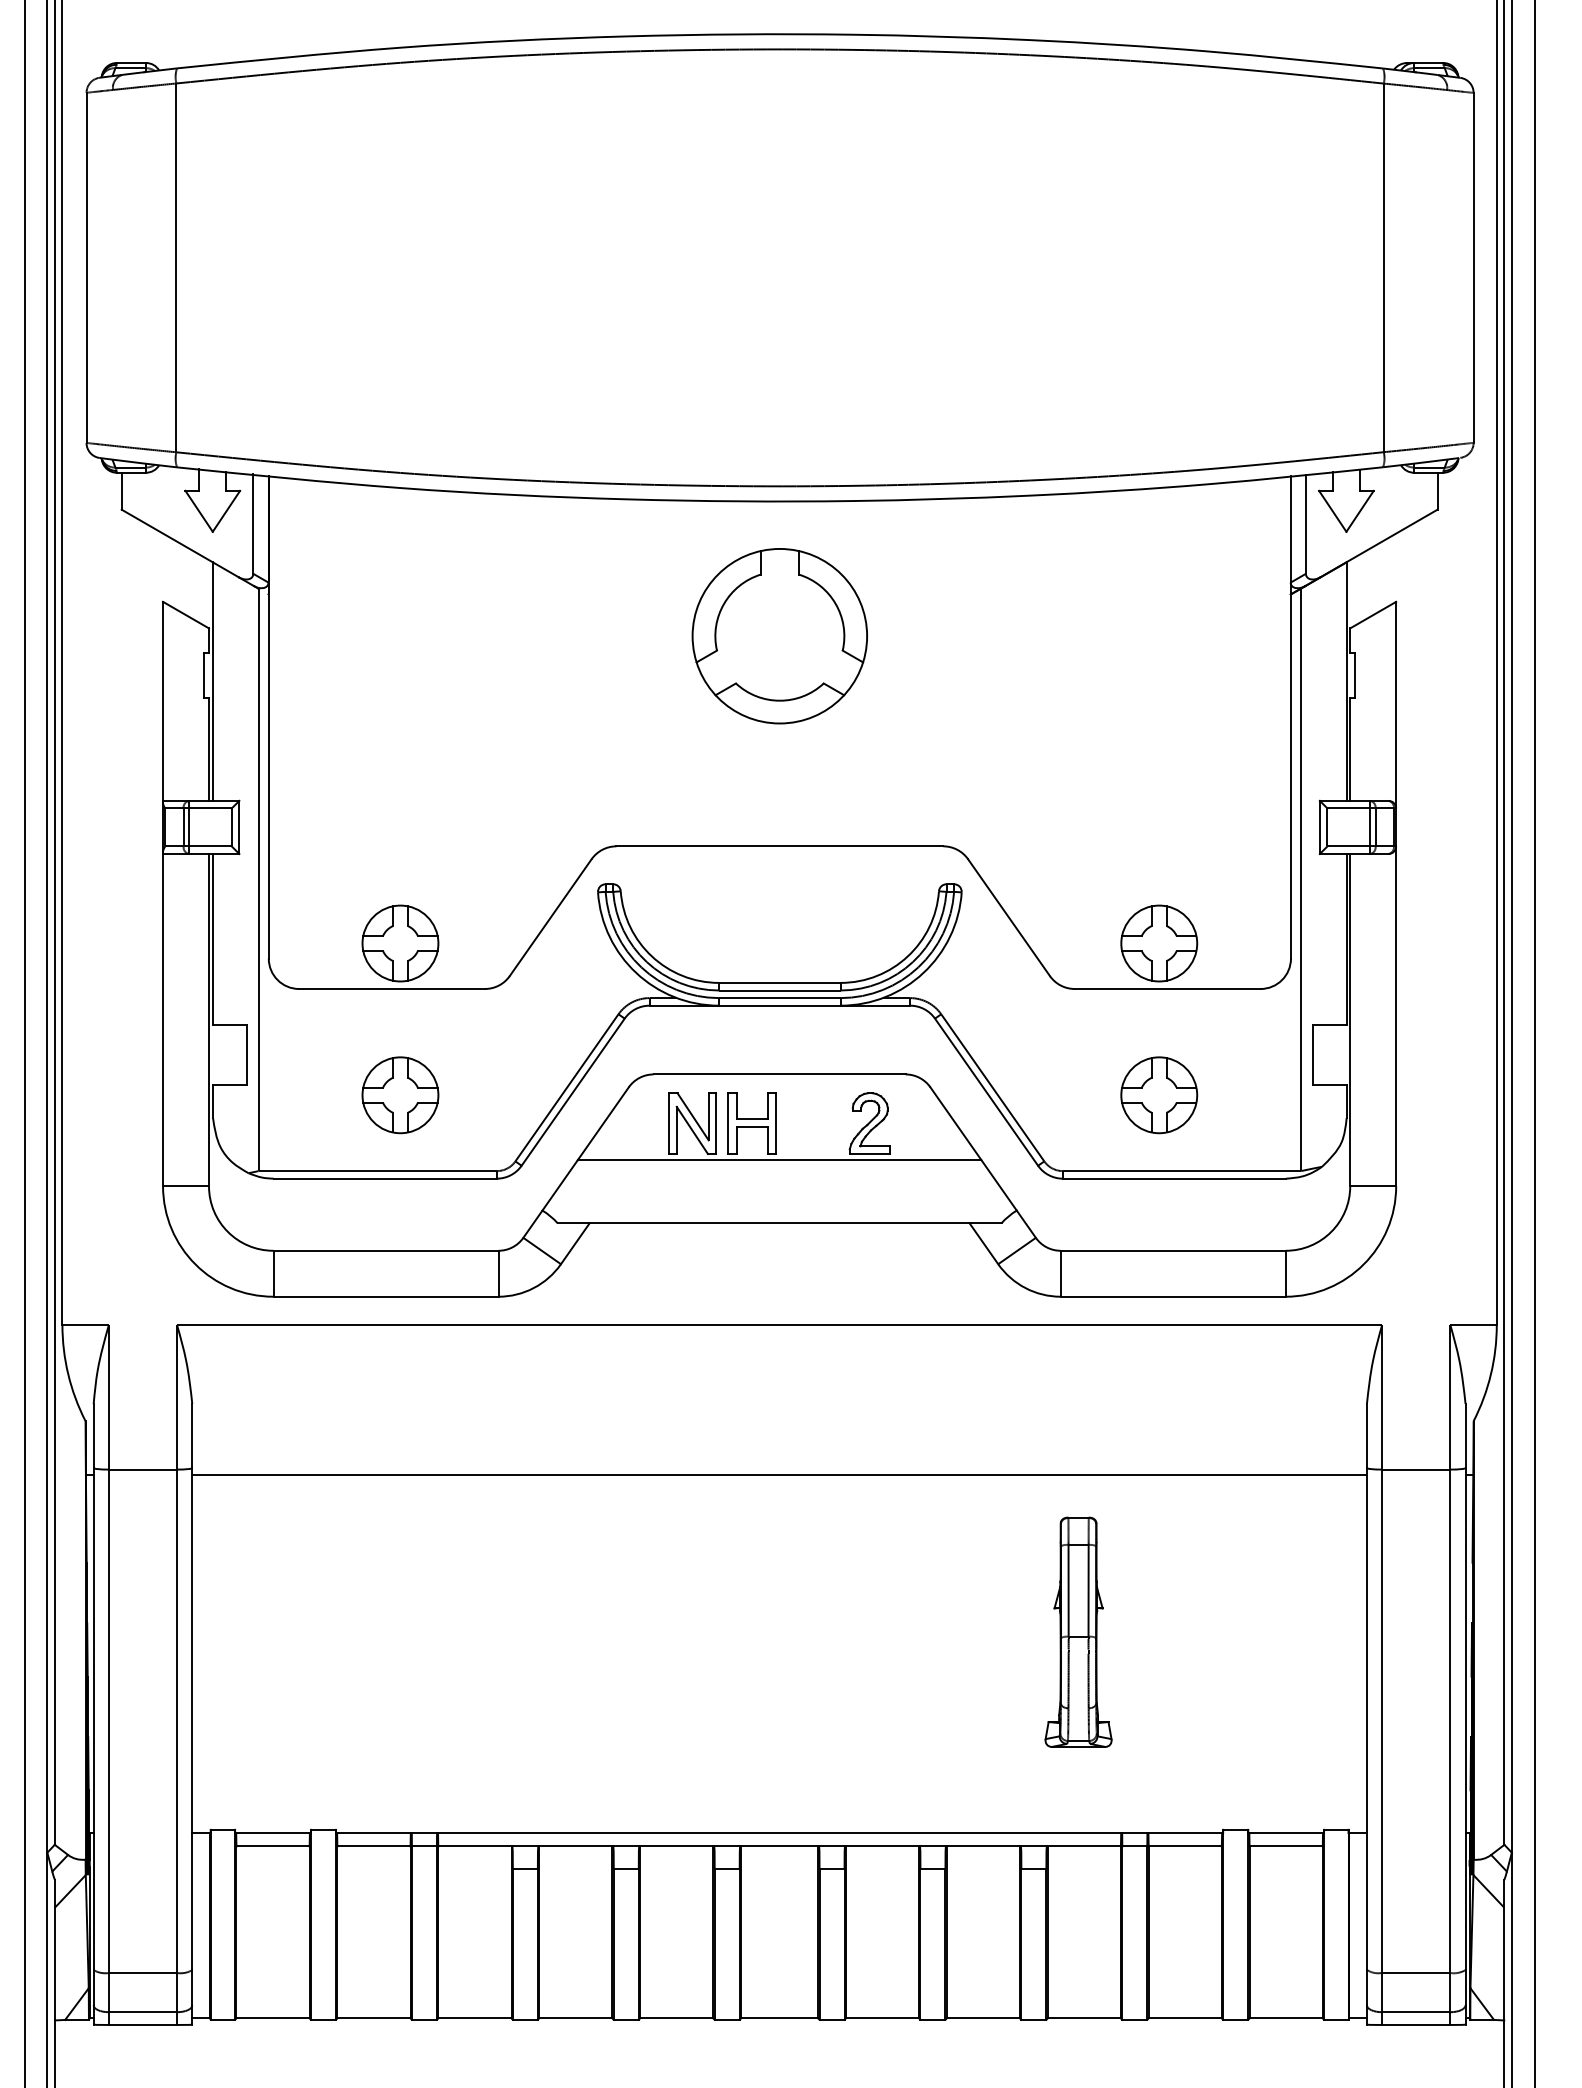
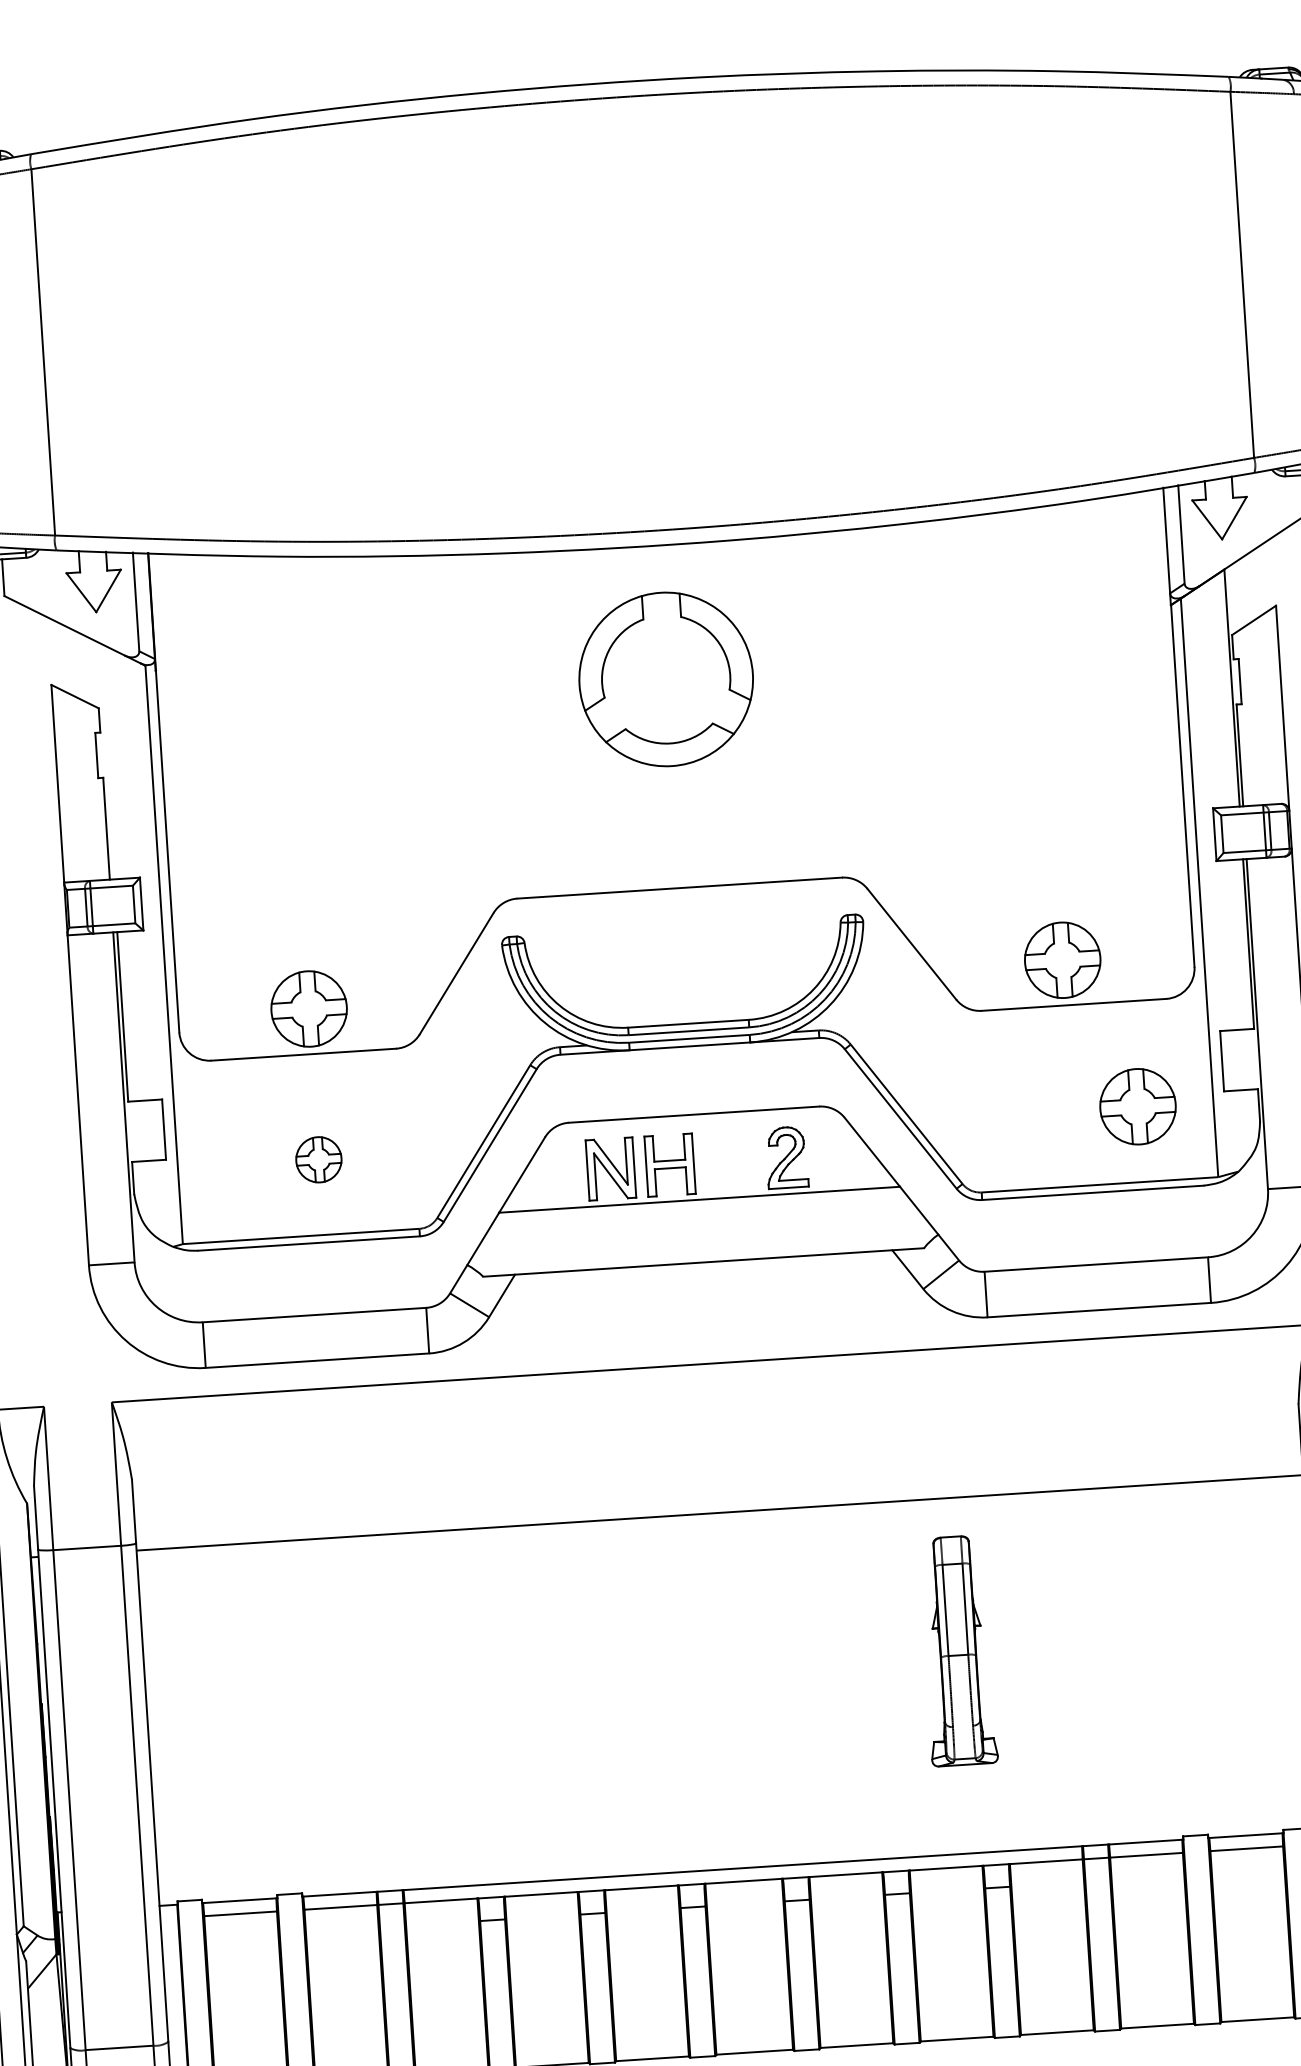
line: (213, 681) -> (106, 760), removed
part: (400, 1095) -> (318, 1159), size x0.6
part: (1159, 1095) -> (1138, 1106), moved
part: (1078, 1631) -> (957, 1650), moved

